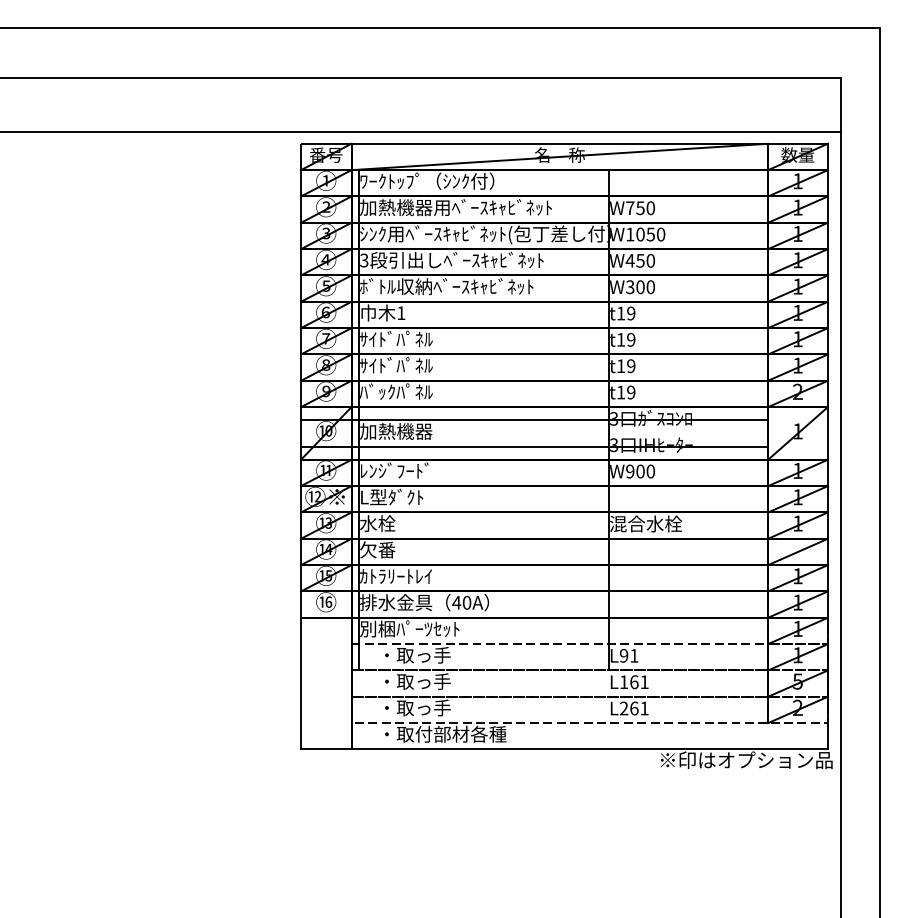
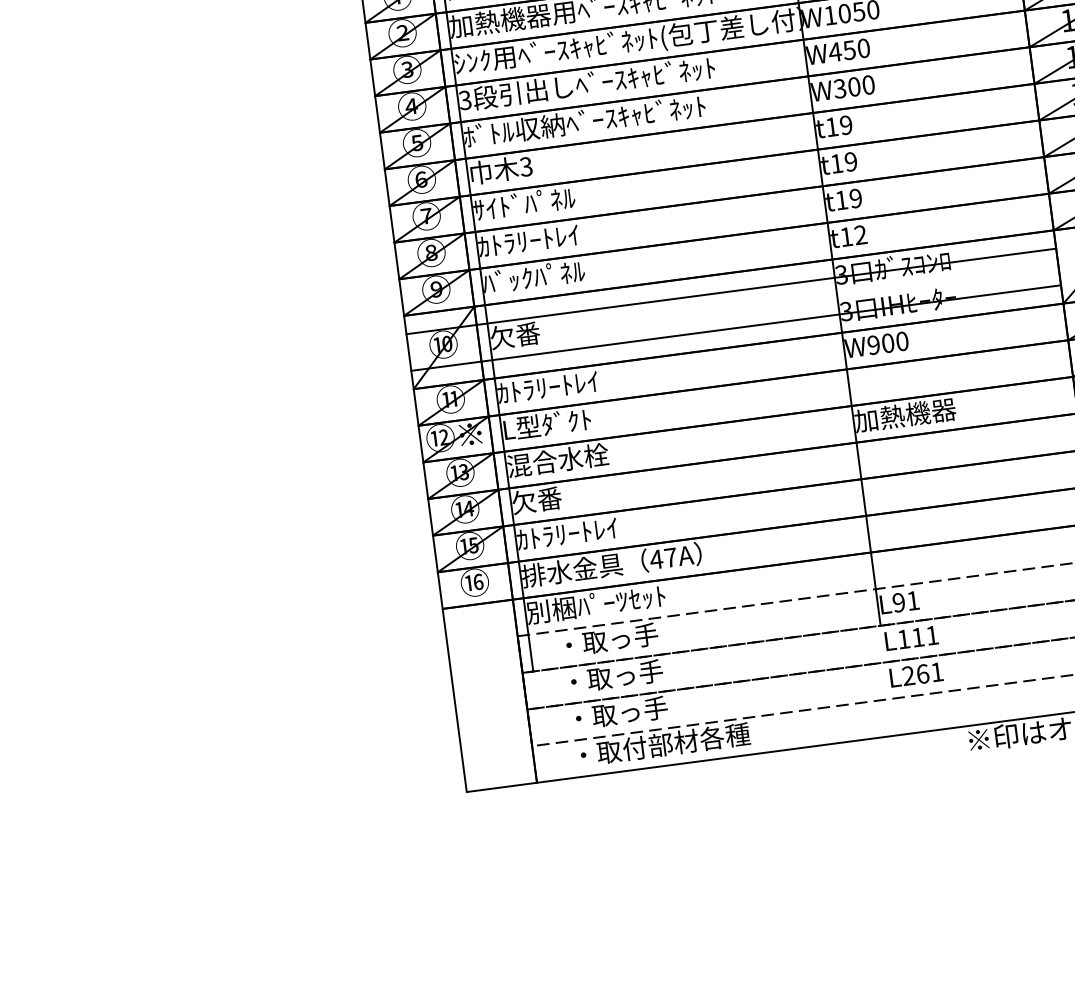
text: (401, 313) -> (526, 167), 1 -> 3
text: (396, 365) -> (529, 240), ｻｲﾄﾞﾊﾟﾈﾙ -> ｶﾄﾗﾘｰﾄﾚｲ
text: (631, 392) -> (861, 235), t19 -> t12
text: (396, 430) -> (541, 330), 加熱機器 -> 欠番
text: (395, 470) -> (547, 386), ﾚﾝｼﾞﾌｰﾄﾞ -> ｶﾄﾗﾘｰﾄﾚｲ
text: (396, 523) -> (558, 460), 水栓 -> 混合水栓
text: (646, 523) -> (905, 414), 混合水栓 -> 加熱機器
text: (466, 602) -> (670, 557), 40A -> 47A
text: (634, 682) -> (918, 637), L161 -> L111

